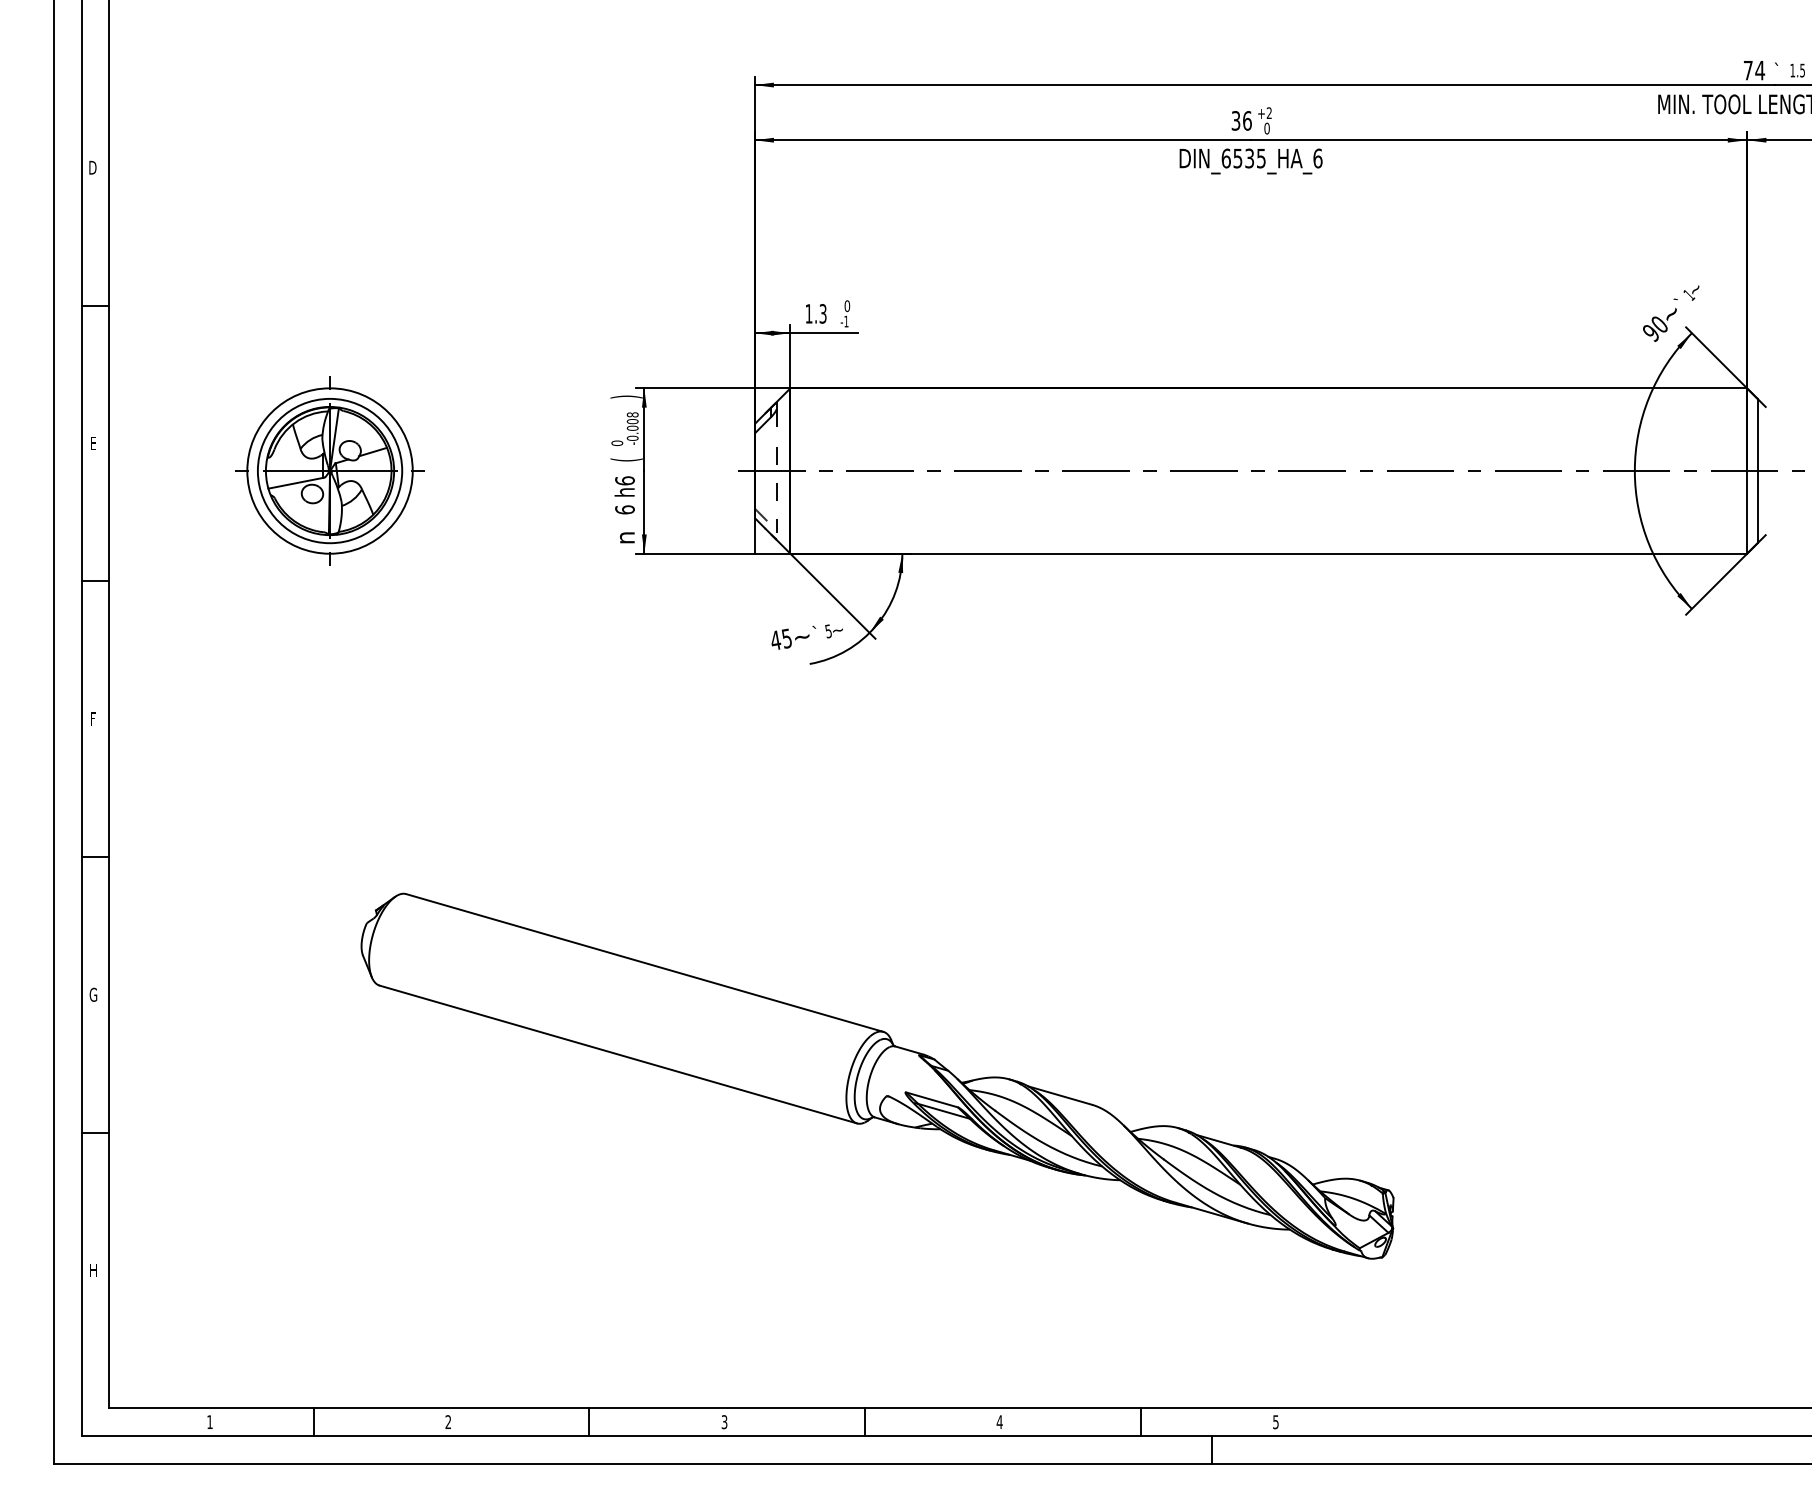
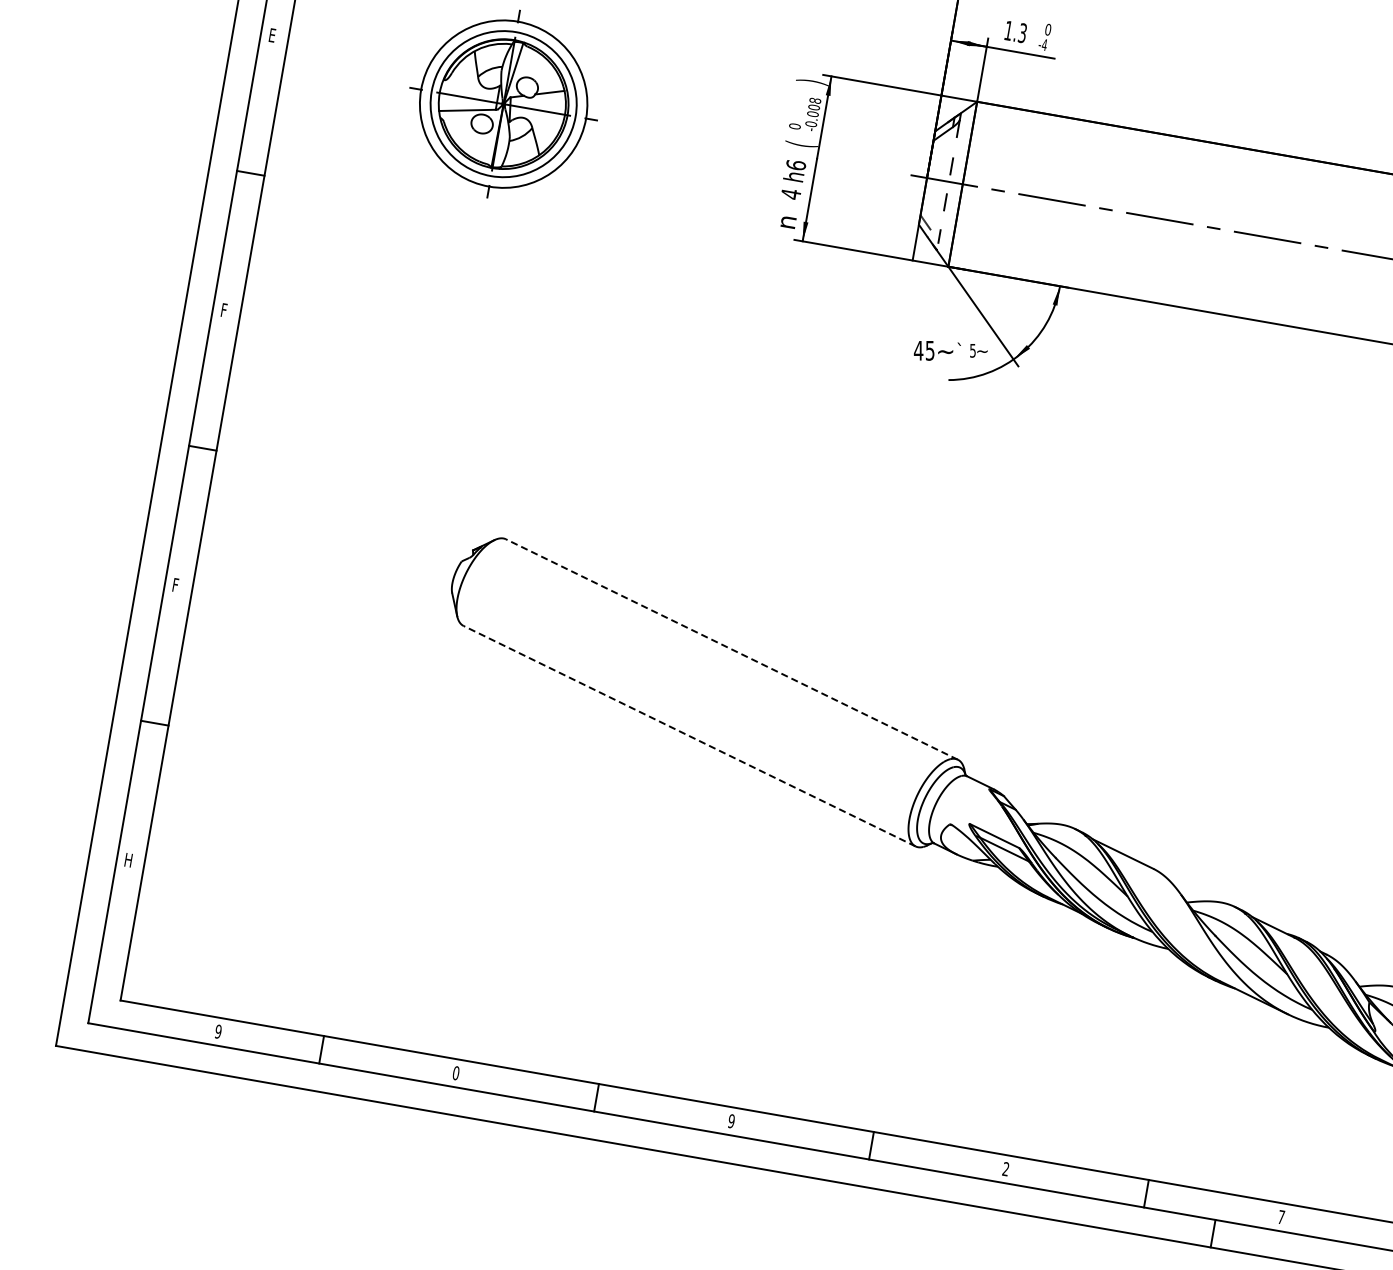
text: (846, 321) -> (1044, 44), -1 -> -4
text: (624, 509) -> (790, 193), 6 -> 4
line: (644, 962) -> (731, 648), solid -> dashed
text: (93, 994) -> (176, 584), G -> F
line: (617, 1054) -> (688, 736), solid -> dashed
text: (724, 1421) -> (731, 1120), 3 -> 9
text: (999, 1421) -> (1005, 1168), 4 -> 2
text: (209, 1422) -> (217, 1031), 1 -> 9
text: (448, 1422) -> (456, 1073), 2 -> 0
text: (1275, 1422) -> (1280, 1217), 5 -> 7

